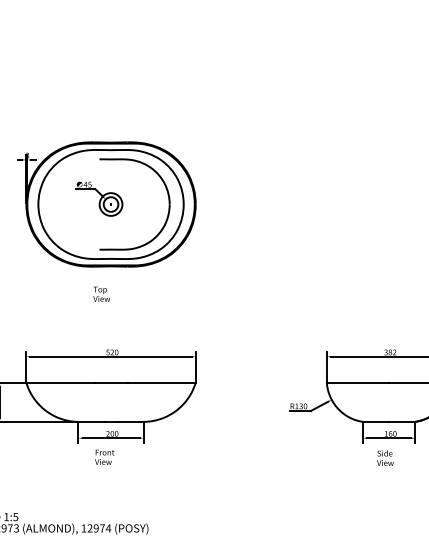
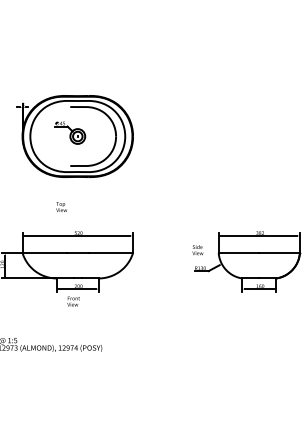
text: (101, 293) -> (61, 206), moved
text: (384, 458) -> (197, 250), moved

